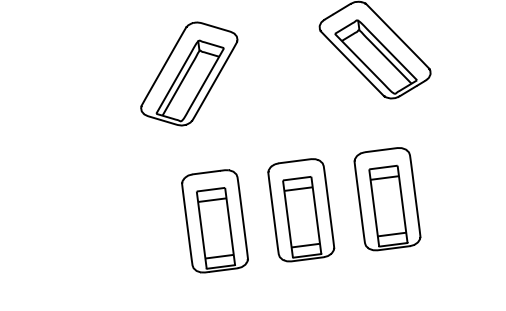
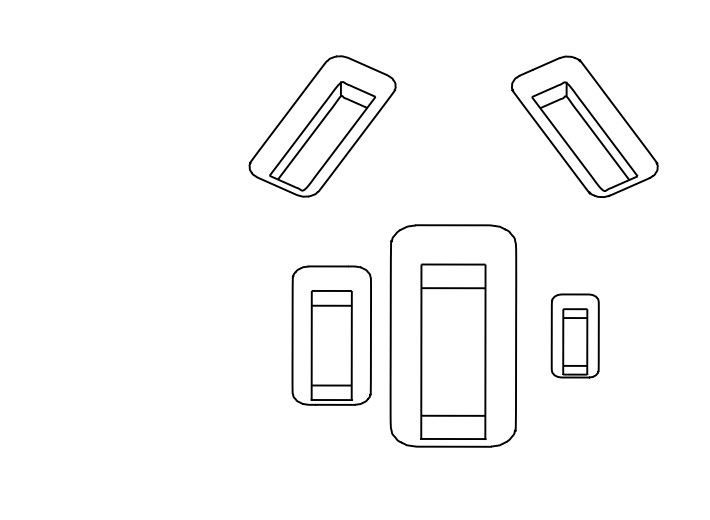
part: (387, 198) -> (575, 335), size x0.6
part: (301, 210) -> (453, 335), size x1.6

